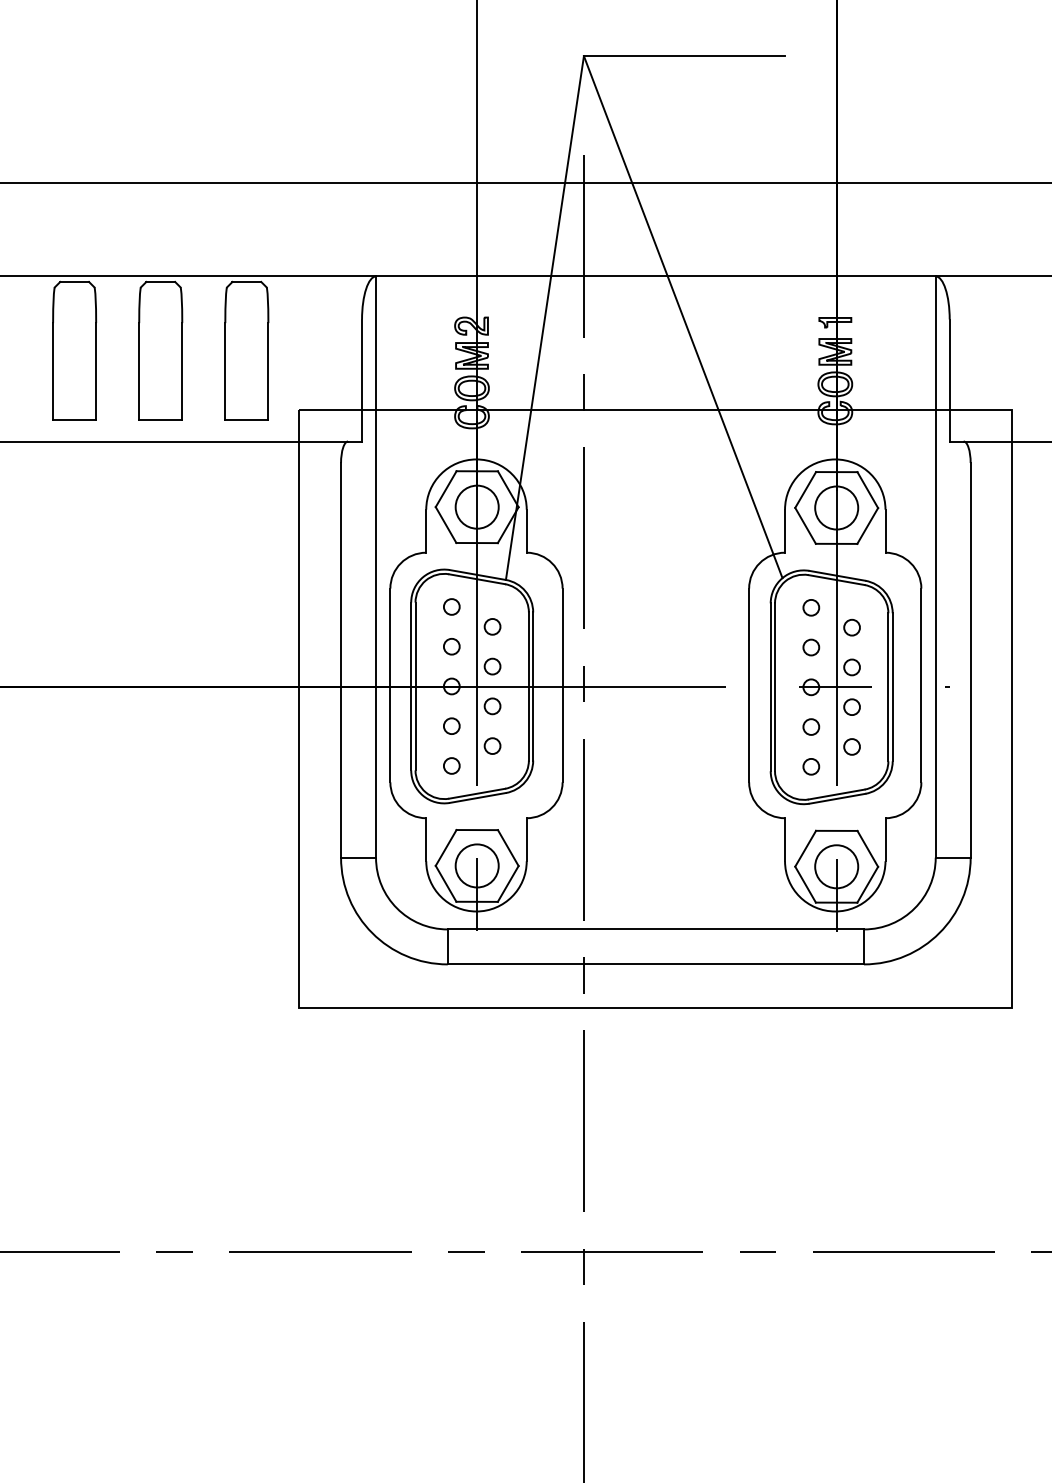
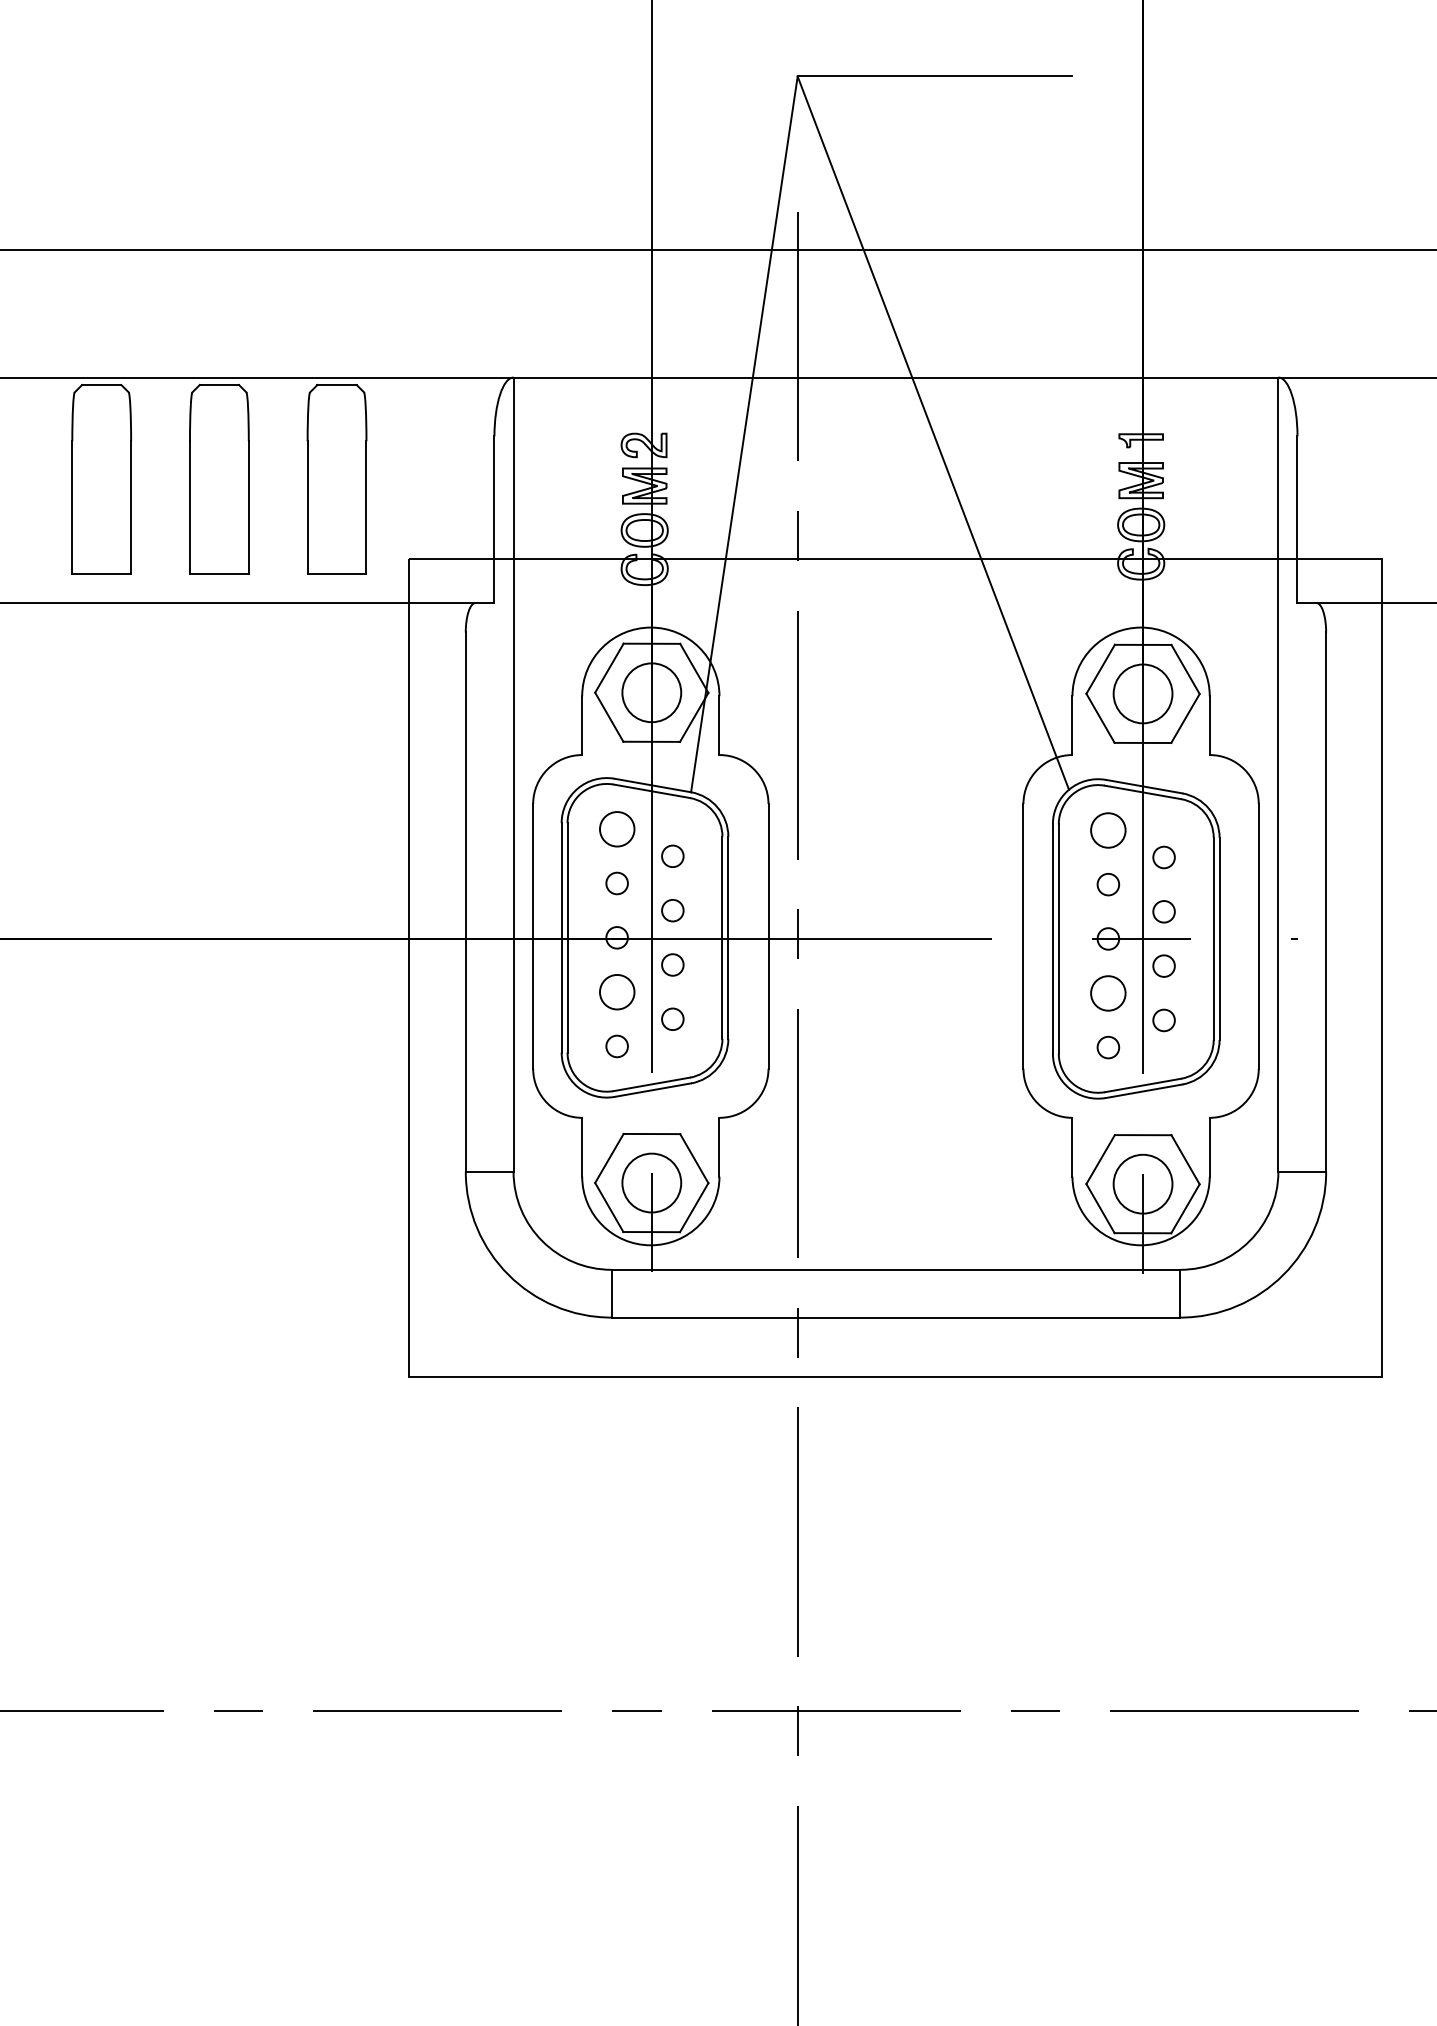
circle: (451, 606) -> (616, 828), size x1.6
circle: (811, 607) -> (1108, 829), size x1.6
circle: (451, 725) -> (616, 991), size x1.6
circle: (811, 726) -> (1108, 992), size x1.6

